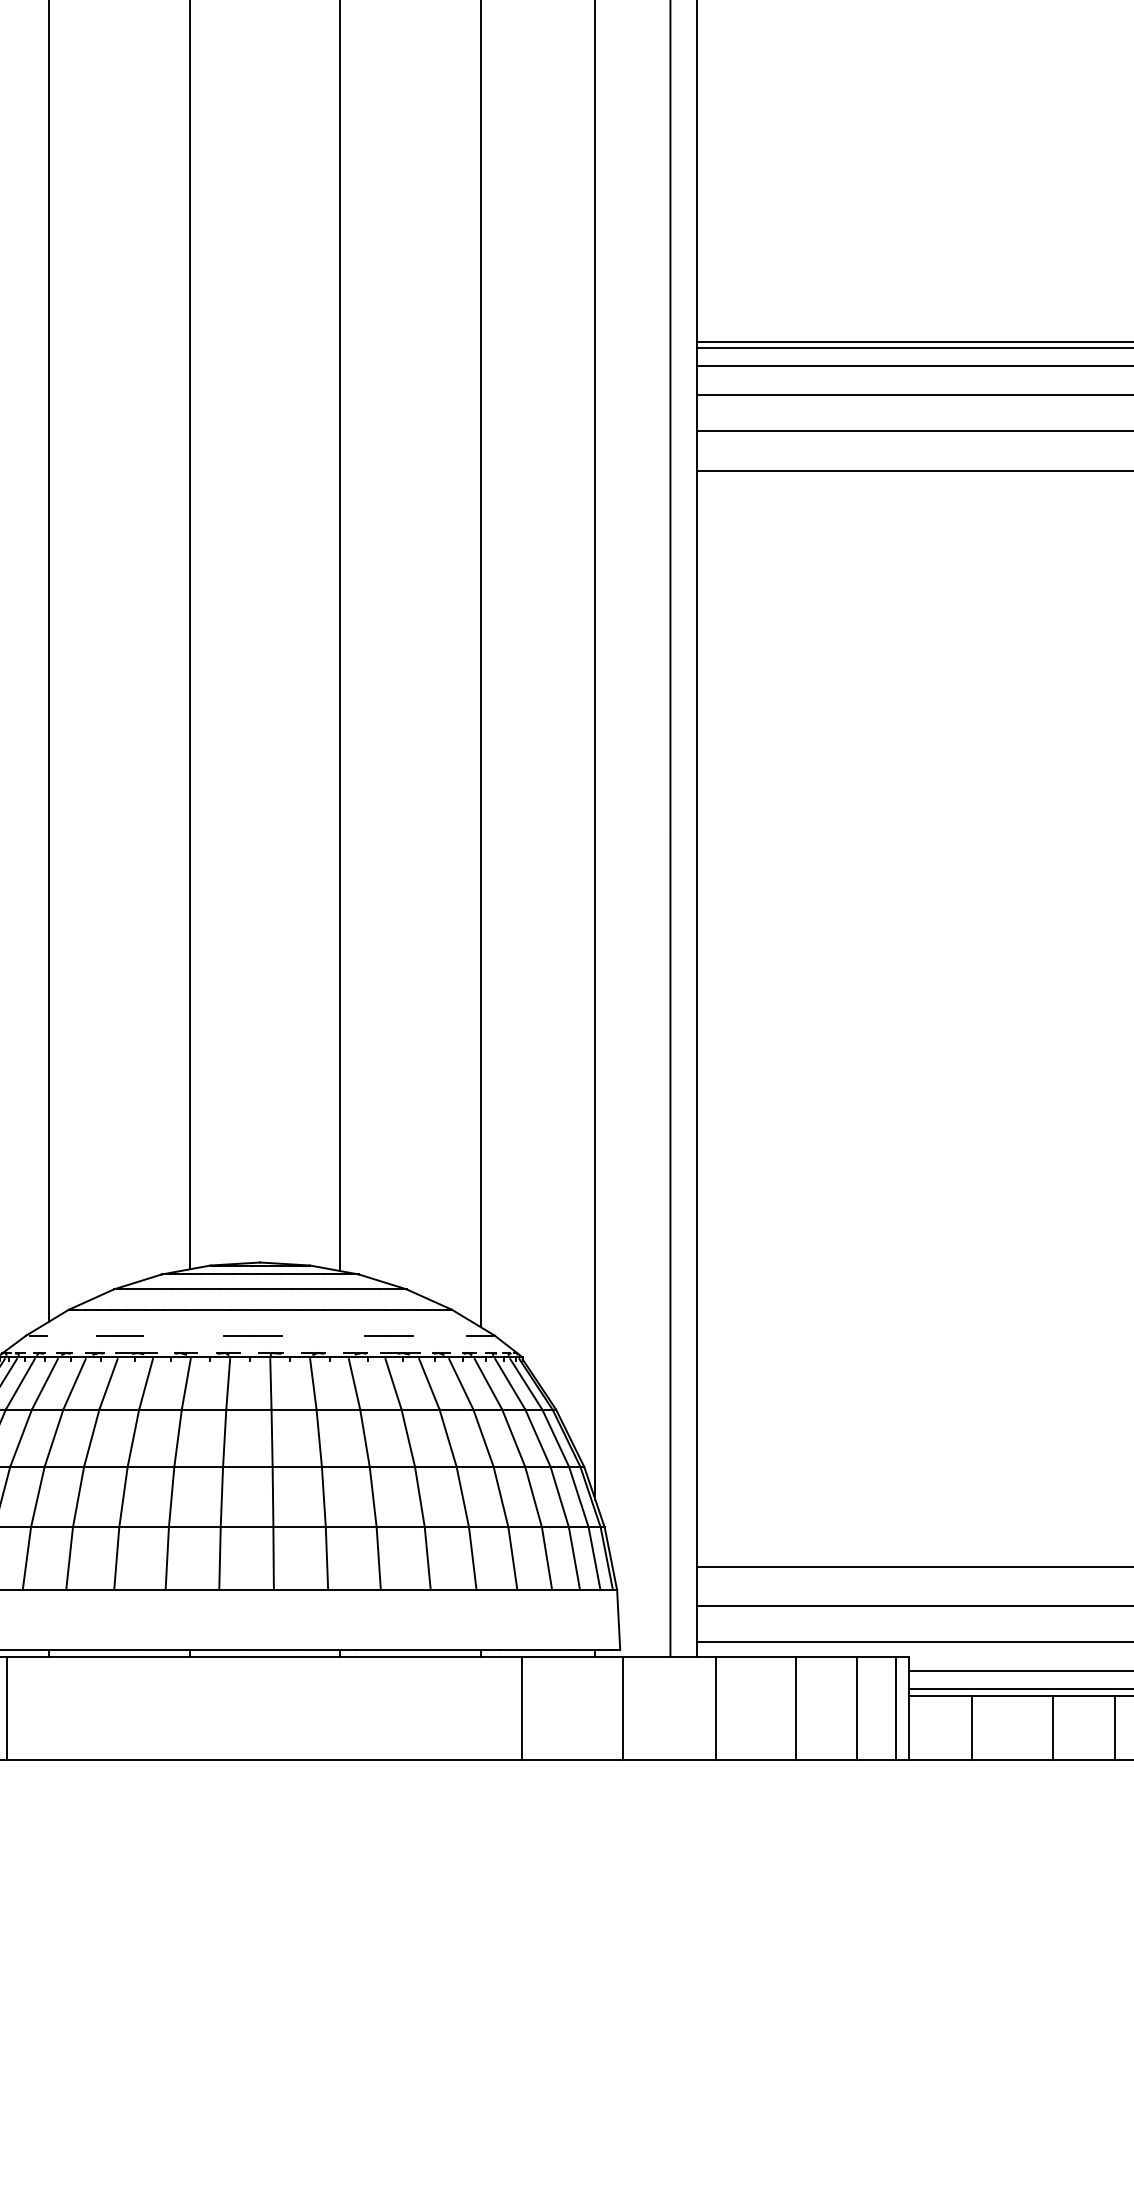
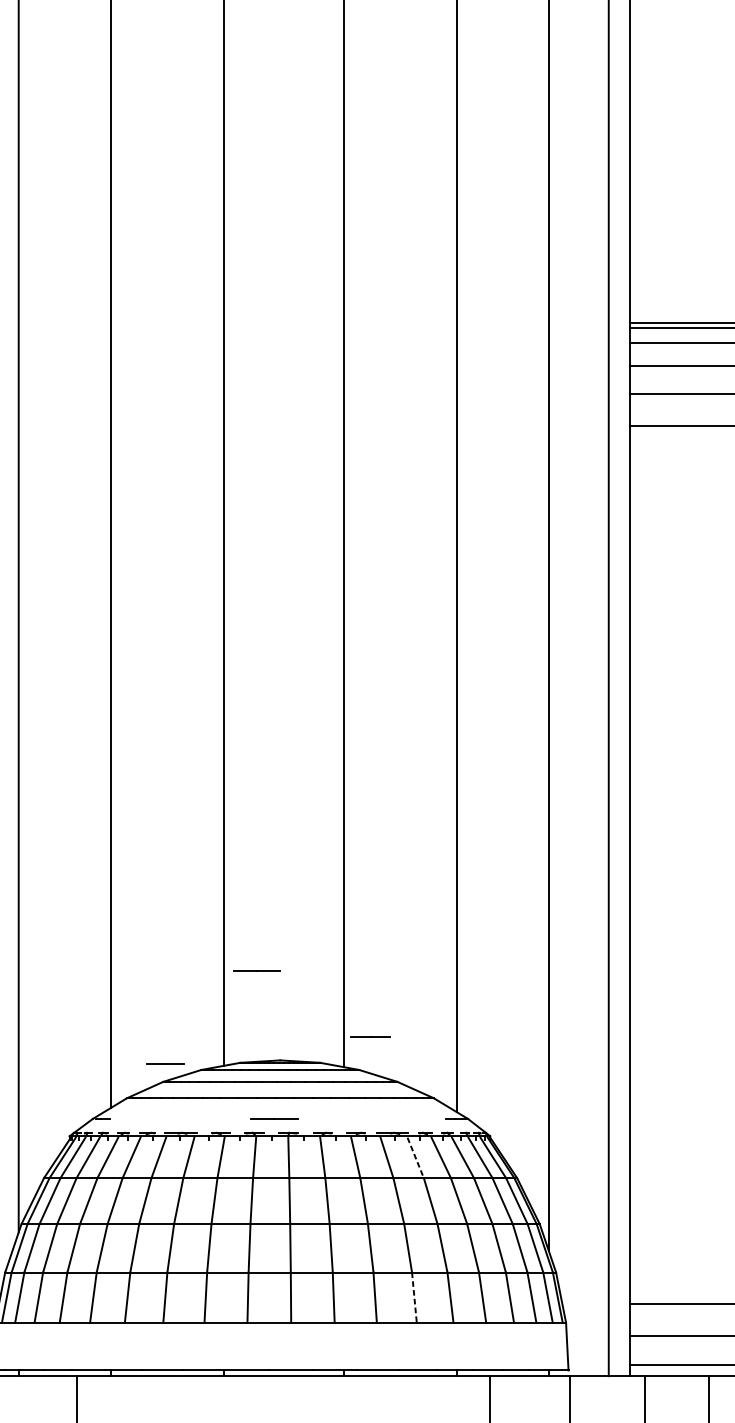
line: (230, 1150) -> (256, 970), added
line: (119, 1335) -> (165, 1063), moved
line: (388, 1335) -> (370, 1037), moved
line: (429, 1384) -> (415, 1158), solid -> dashed
line: (427, 1559) -> (414, 1298), solid -> dashed

